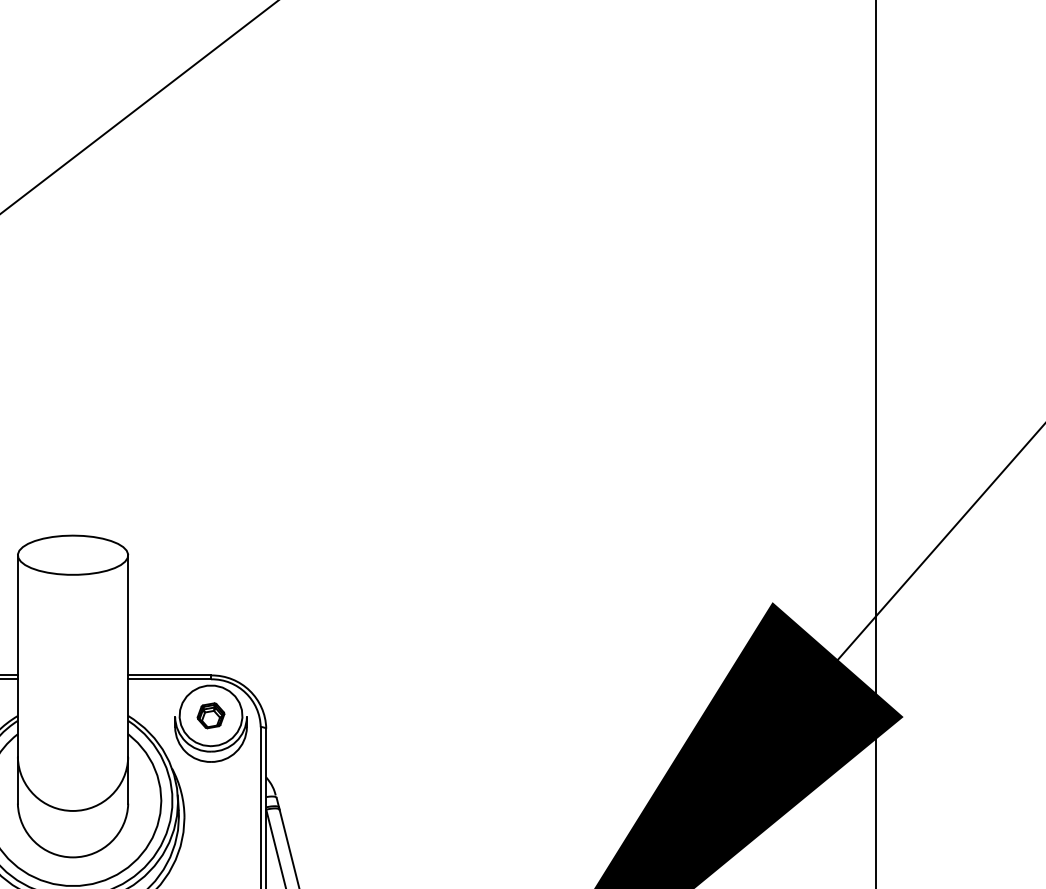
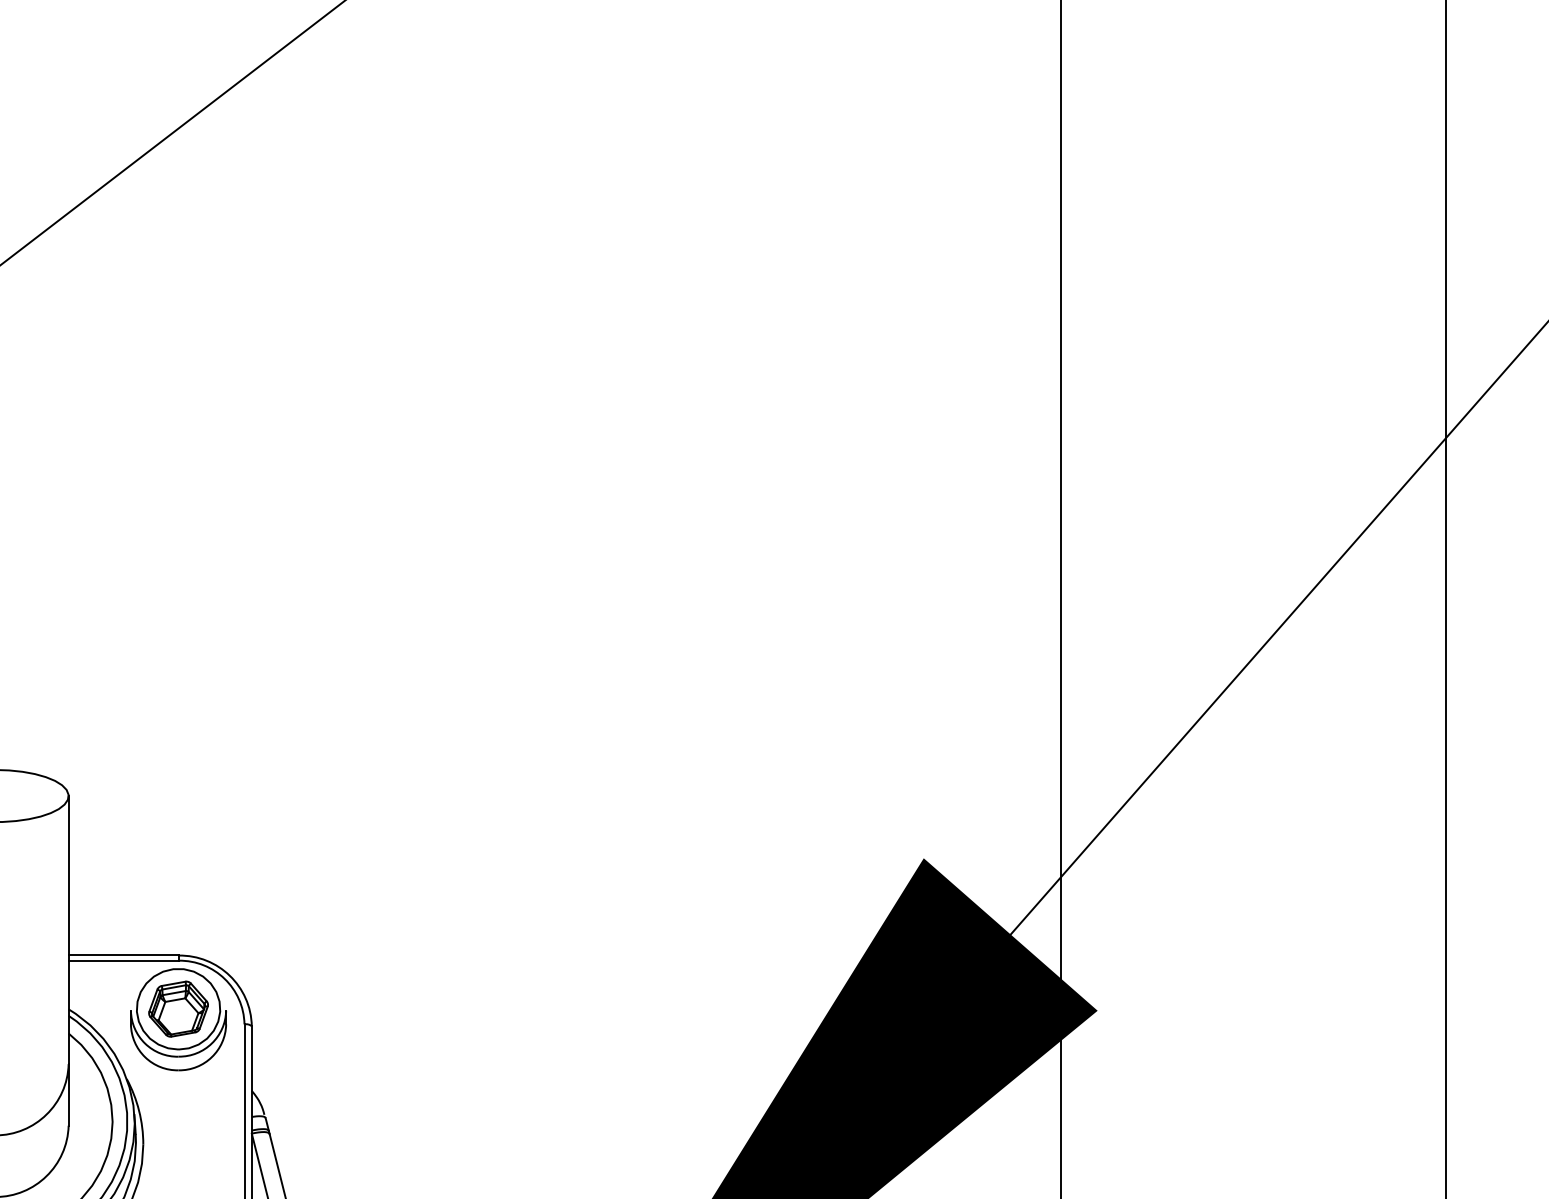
part: (211, 715) -> (178, 1008), size x1.67

